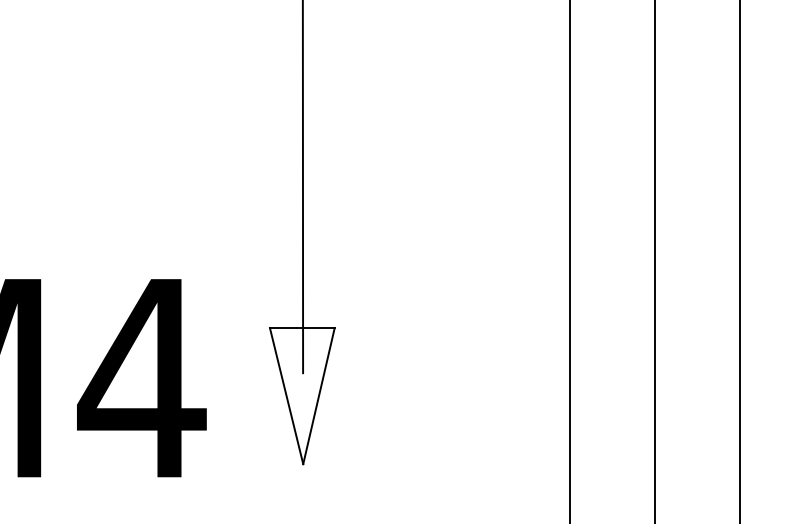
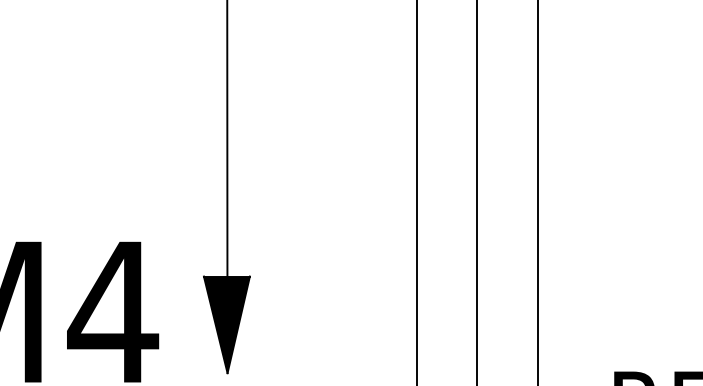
fill: (301, 395) -> (226, 324), added

